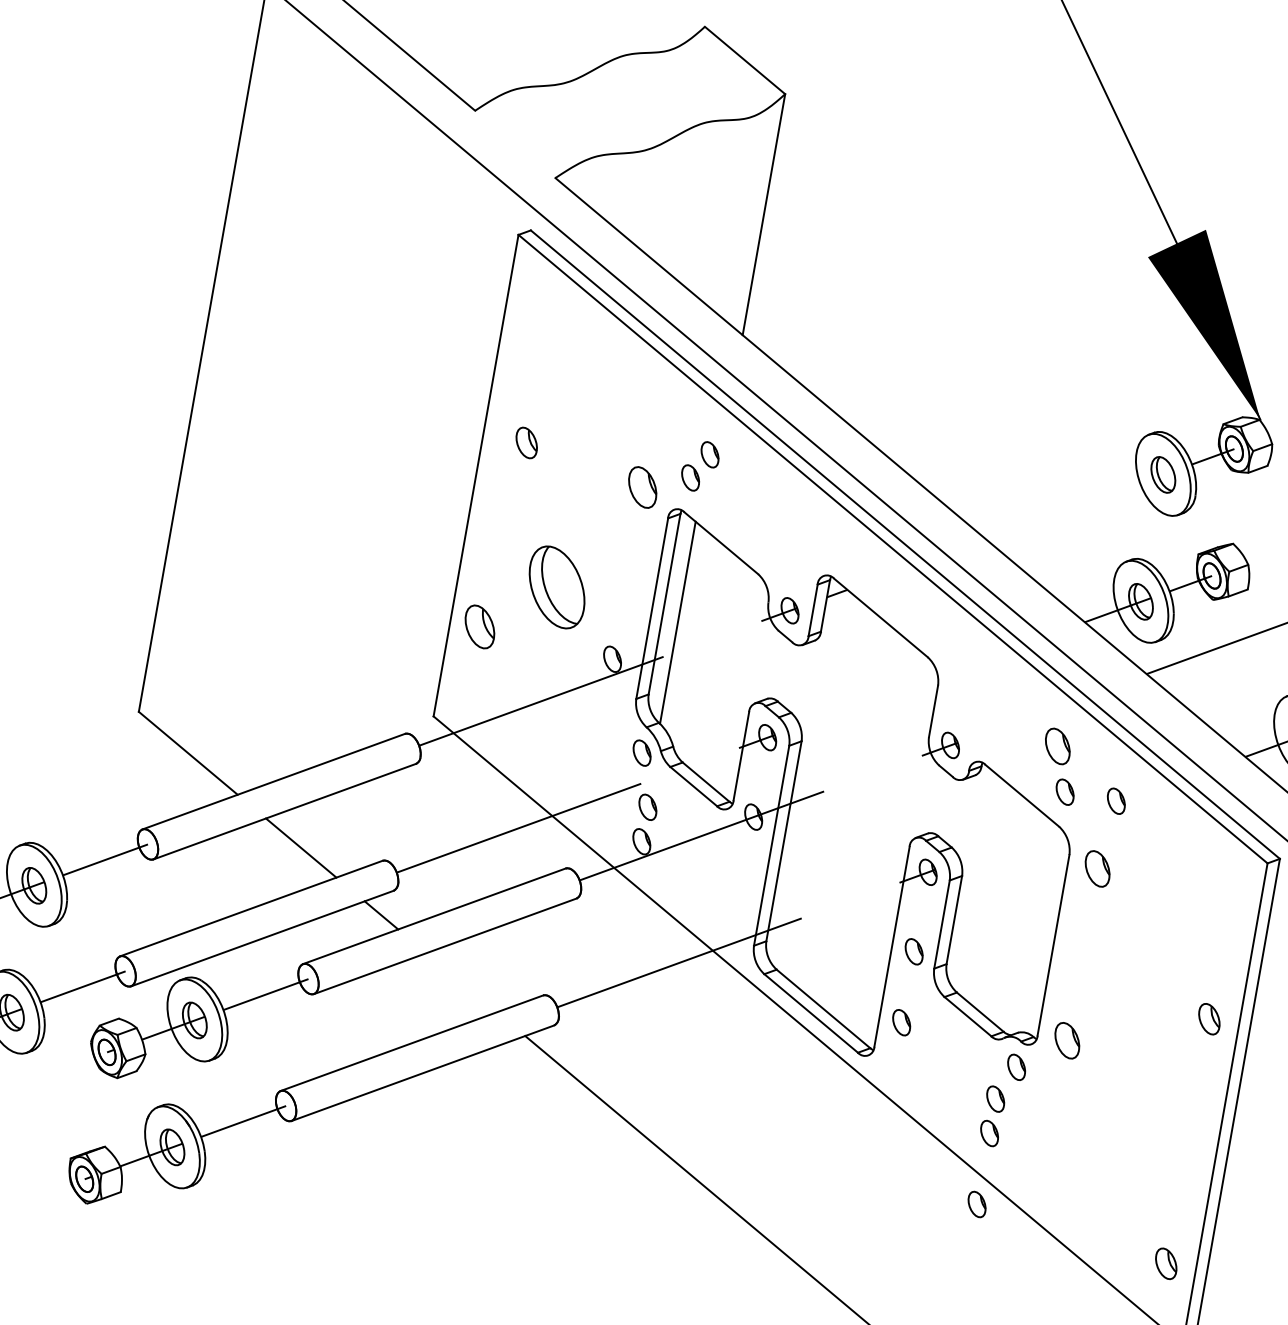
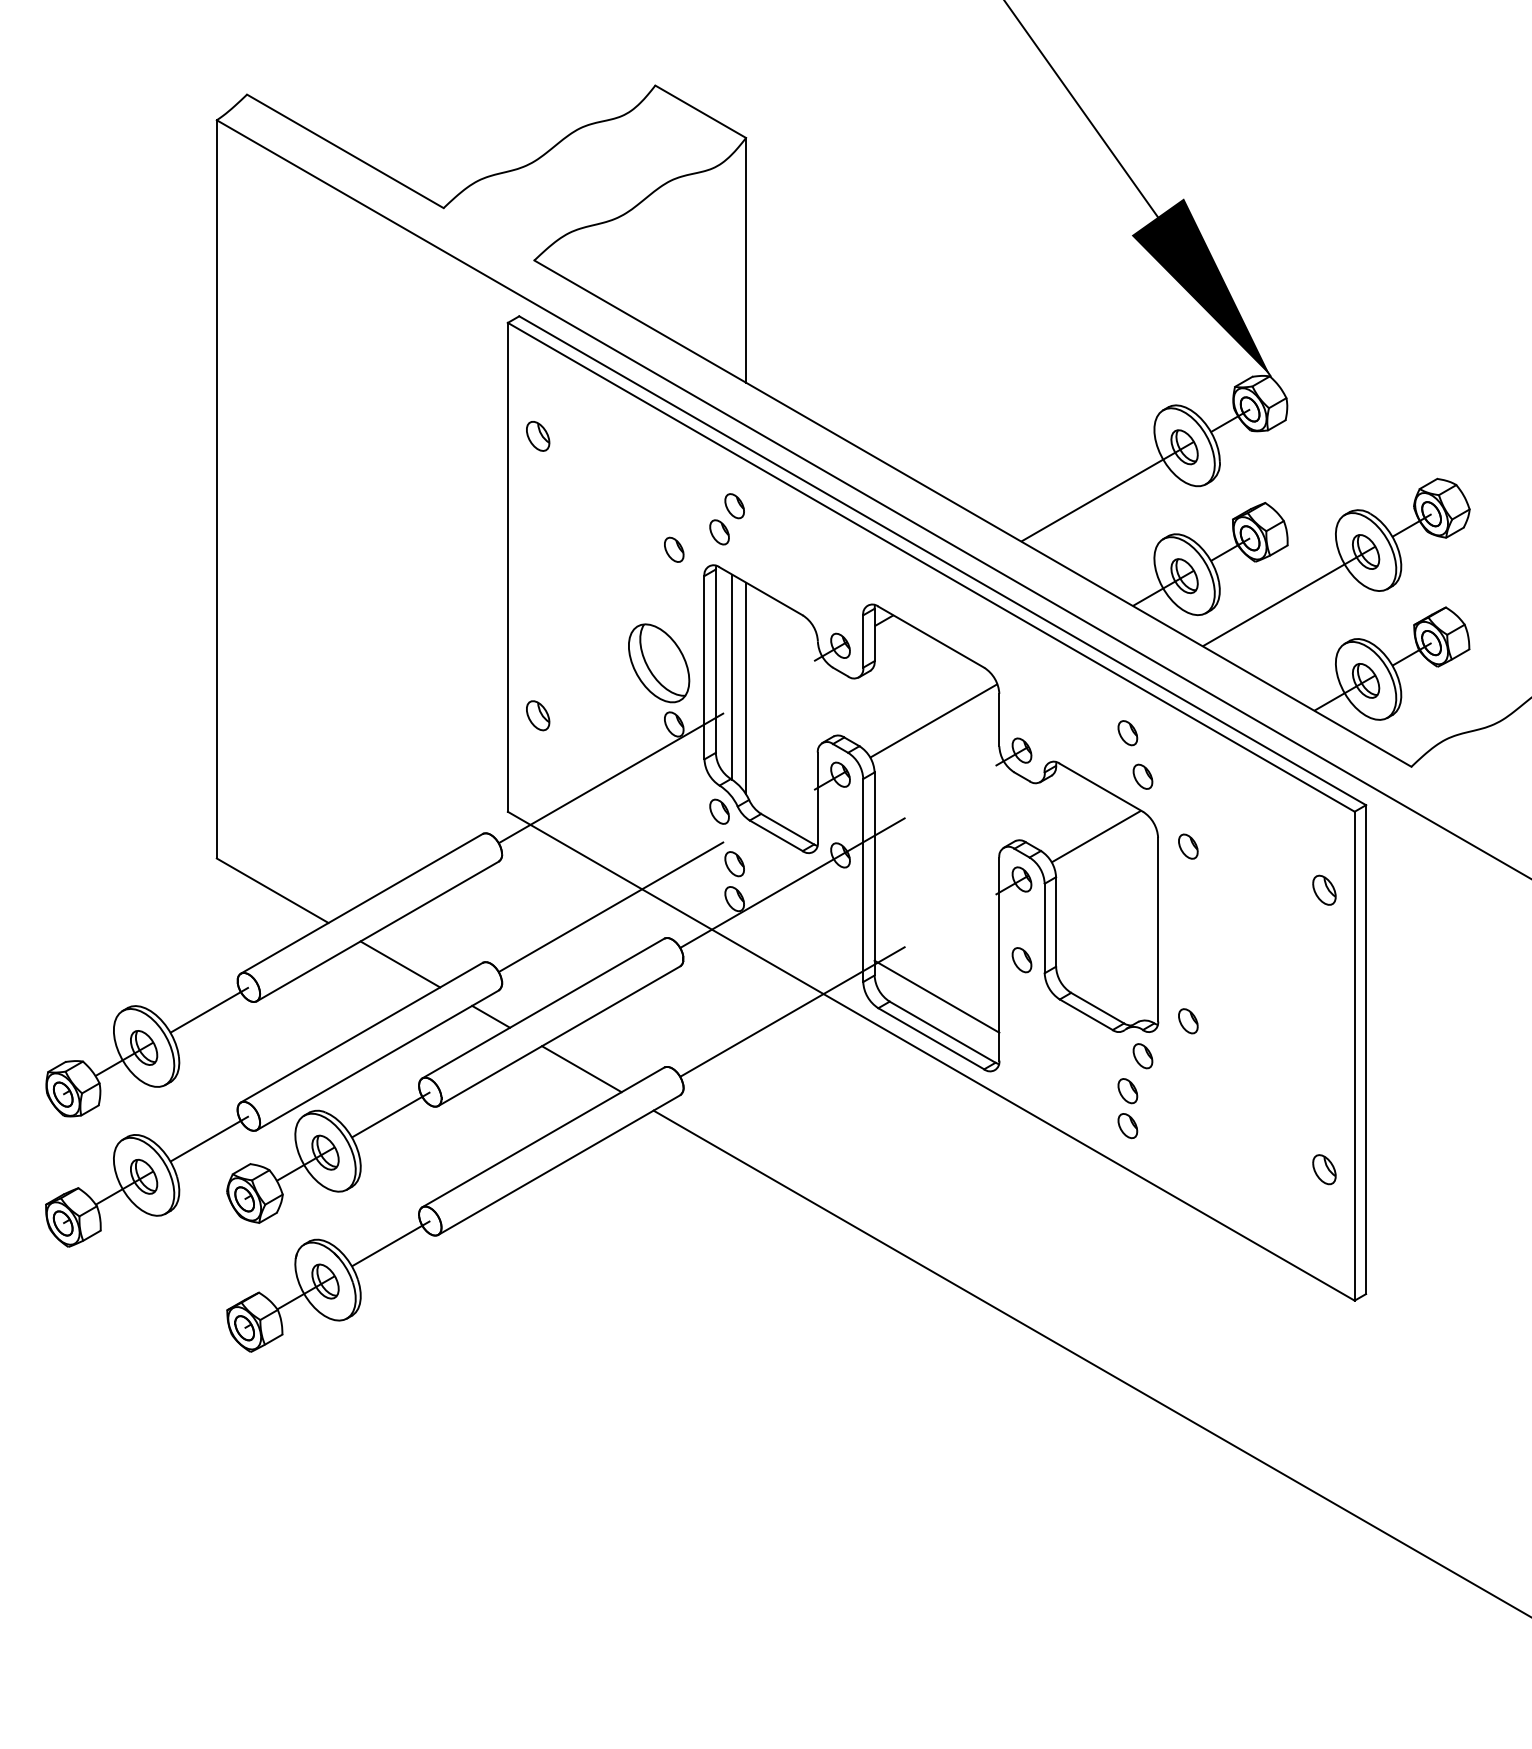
part: (527, 443) -> (538, 436), moved
part: (643, 487) -> (674, 549), size x0.62
line: (1079, 505) -> (1107, 491), added
part: (557, 587) -> (659, 663), moved
part: (480, 626) -> (538, 715), size x0.71
line: (690, 636) -> (746, 688), added
line: (868, 700) -> (933, 720), added
part: (1057, 746) -> (1127, 733), size x0.71
part: (1115, 800) -> (1194, 776), removed
line: (1008, 842) -> (1096, 836), added
part: (1097, 868) -> (1188, 846), size x0.71
line: (823, 972) -> (936, 996), added
line: (461, 982) -> (581, 1069), added
part: (1209, 1018) -> (1324, 889), moved
part: (901, 1022) -> (1021, 1032), removed
part: (1067, 1041) -> (1188, 1021), size x0.71
part: (976, 1204) -> (1127, 1198), removed
part: (1166, 1263) -> (1324, 1169), moved

